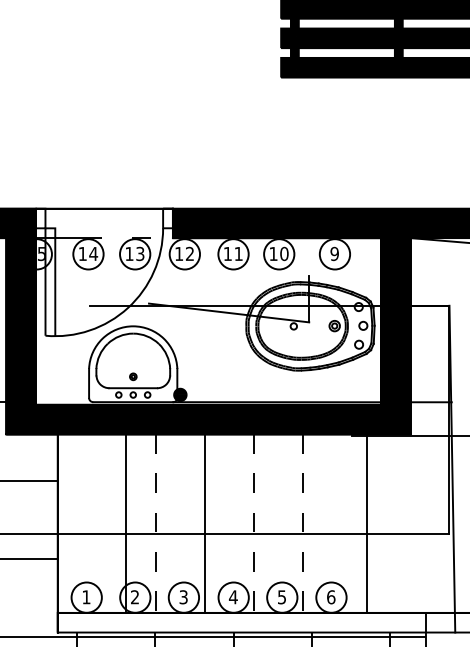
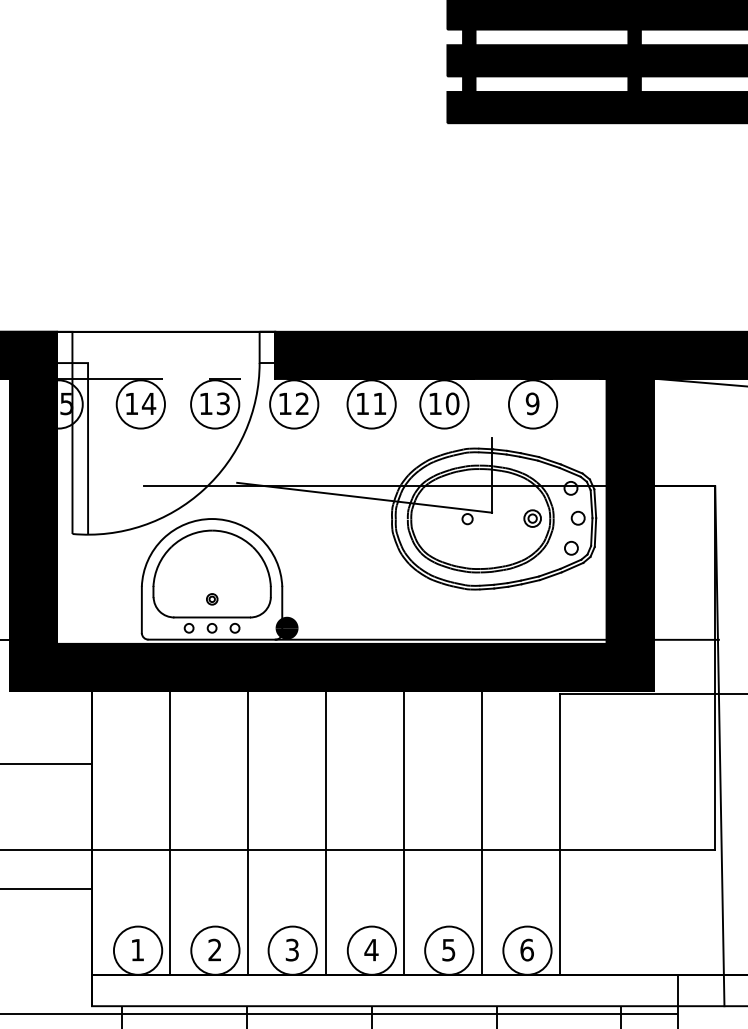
line: (125, 523) -> (169, 832), moved
line: (155, 524) -> (247, 834), dashed -> solid
line: (253, 524) -> (403, 834), dashed -> solid
line: (302, 524) -> (481, 834), dashed -> solid
line: (366, 524) -> (559, 834), moved

